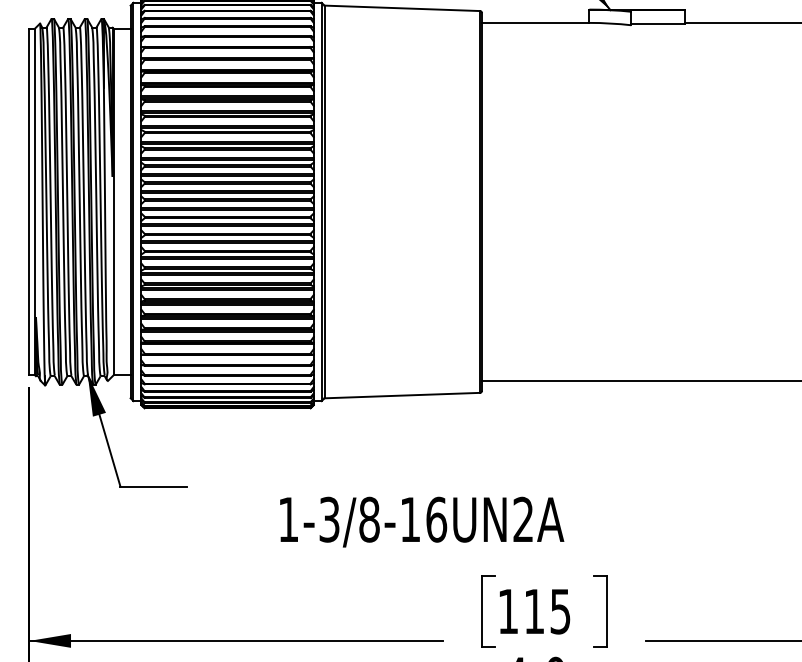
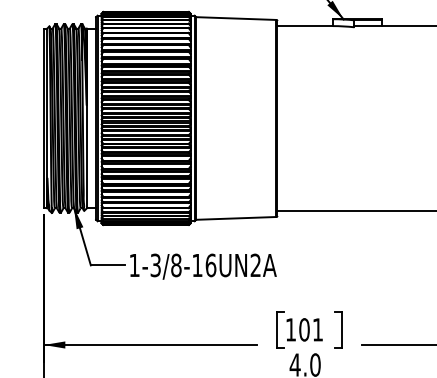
text: (422, 521) -> (203, 266), moved
text: (546, 610) -> (310, 329), 115 -> 101

